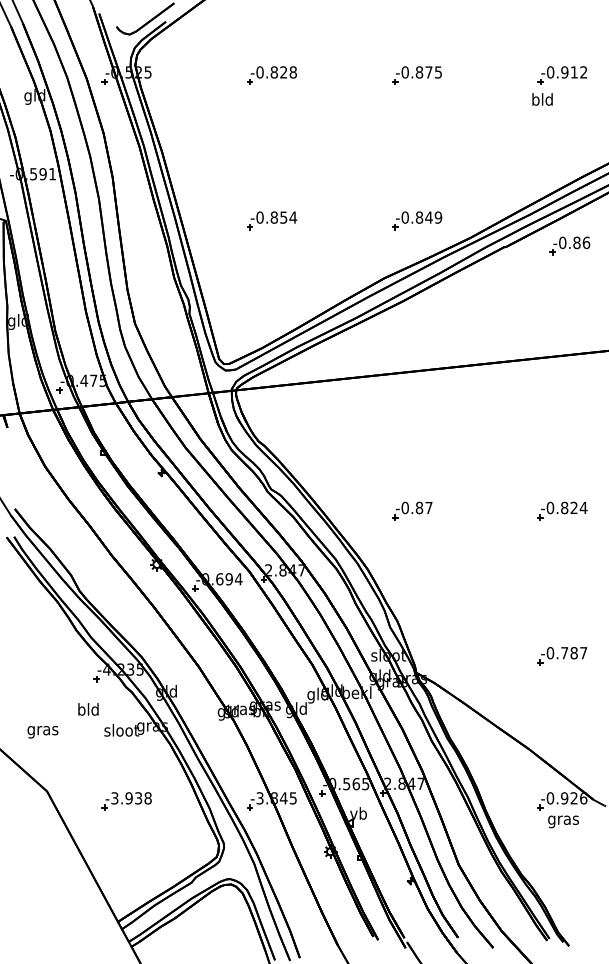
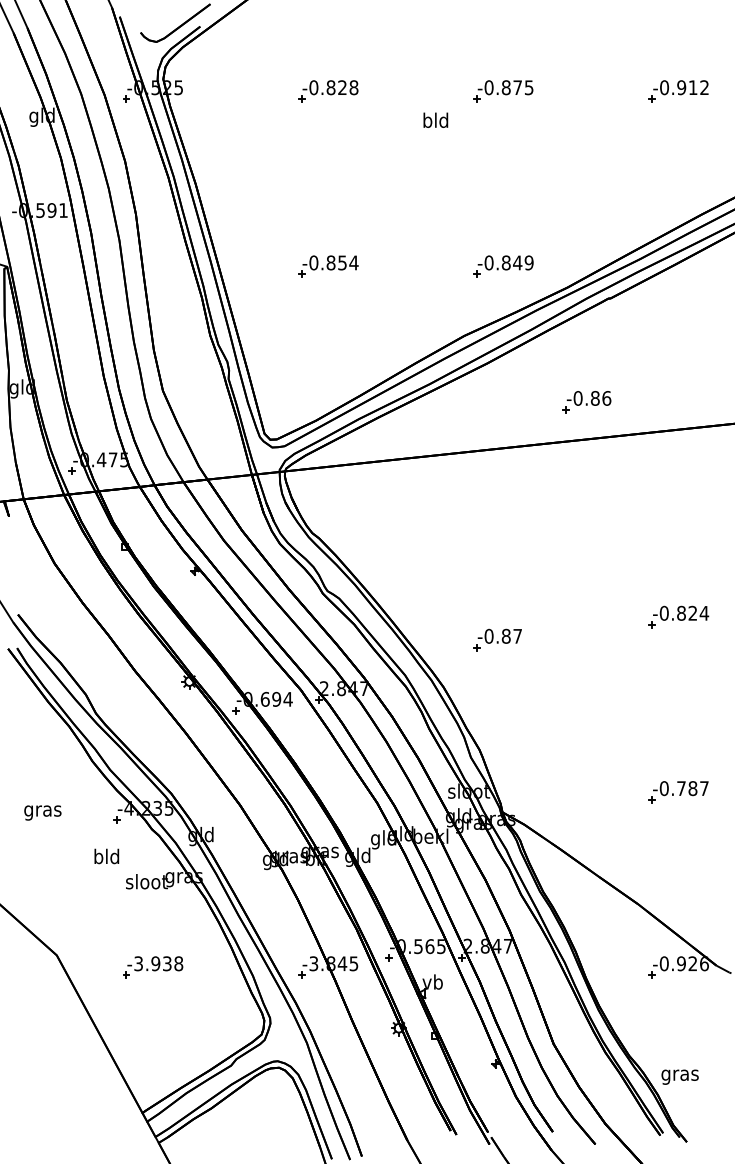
text: (542, 98) -> (435, 119), moved
part: (569, 246) -> (586, 402), moved
part: (412, 510) -> (497, 639), moved
text: (42, 731) -> (42, 812), moved
text: (563, 821) -> (679, 1076), moved

